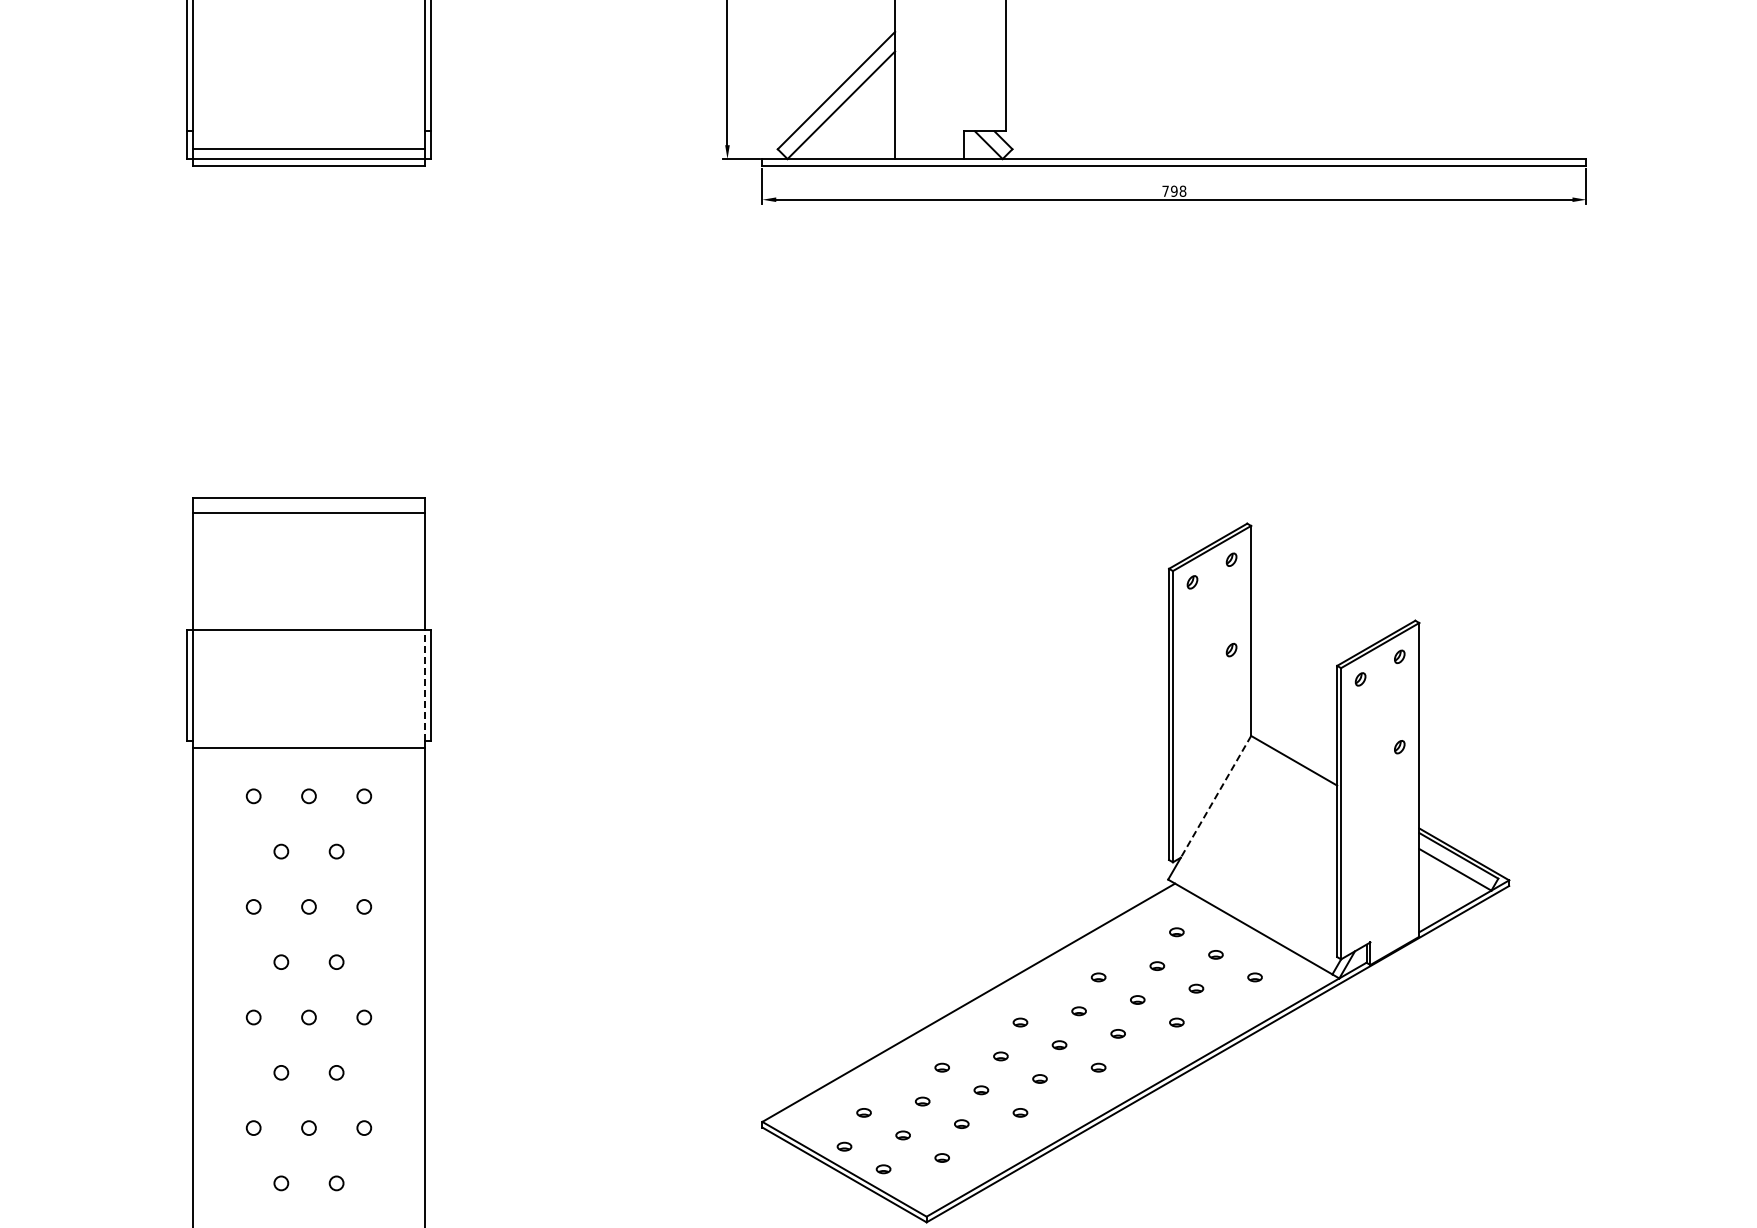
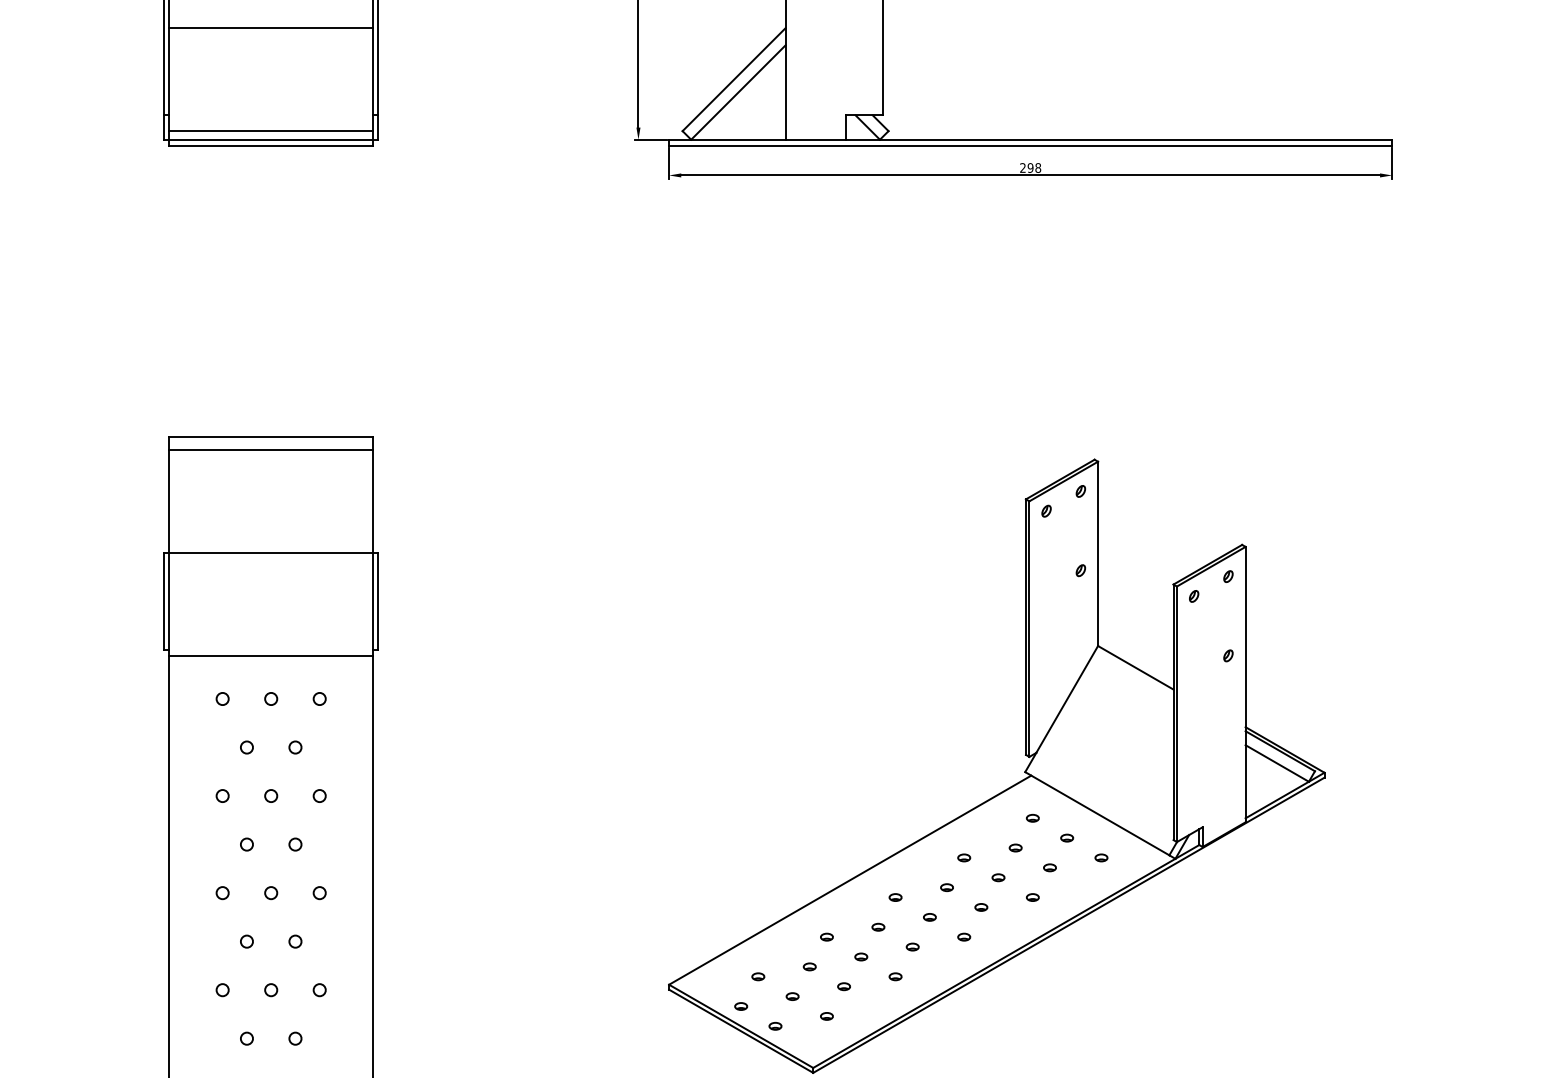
line: (308, 31) -> (270, 27), added
text: (1165, 190) -> (1022, 167), 798 -> 298
line: (425, 685) -> (373, 601), dashed -> solid
line: (1215, 797) -> (1066, 700), dashed -> solid

